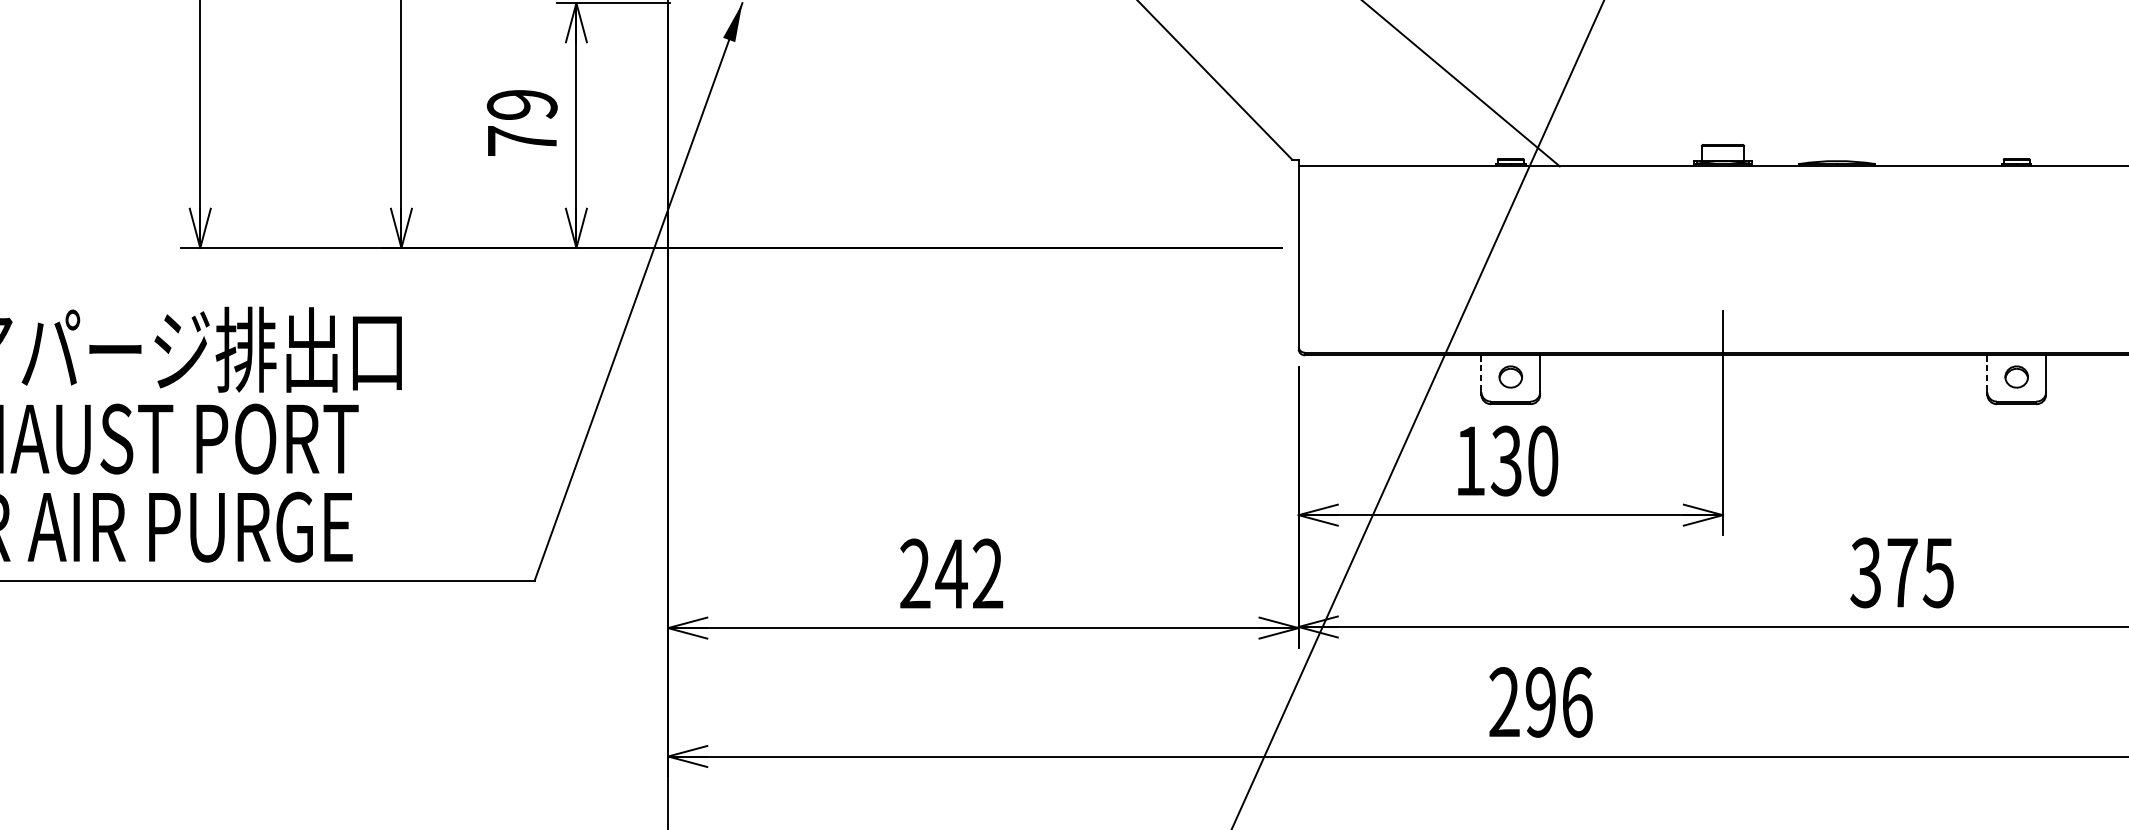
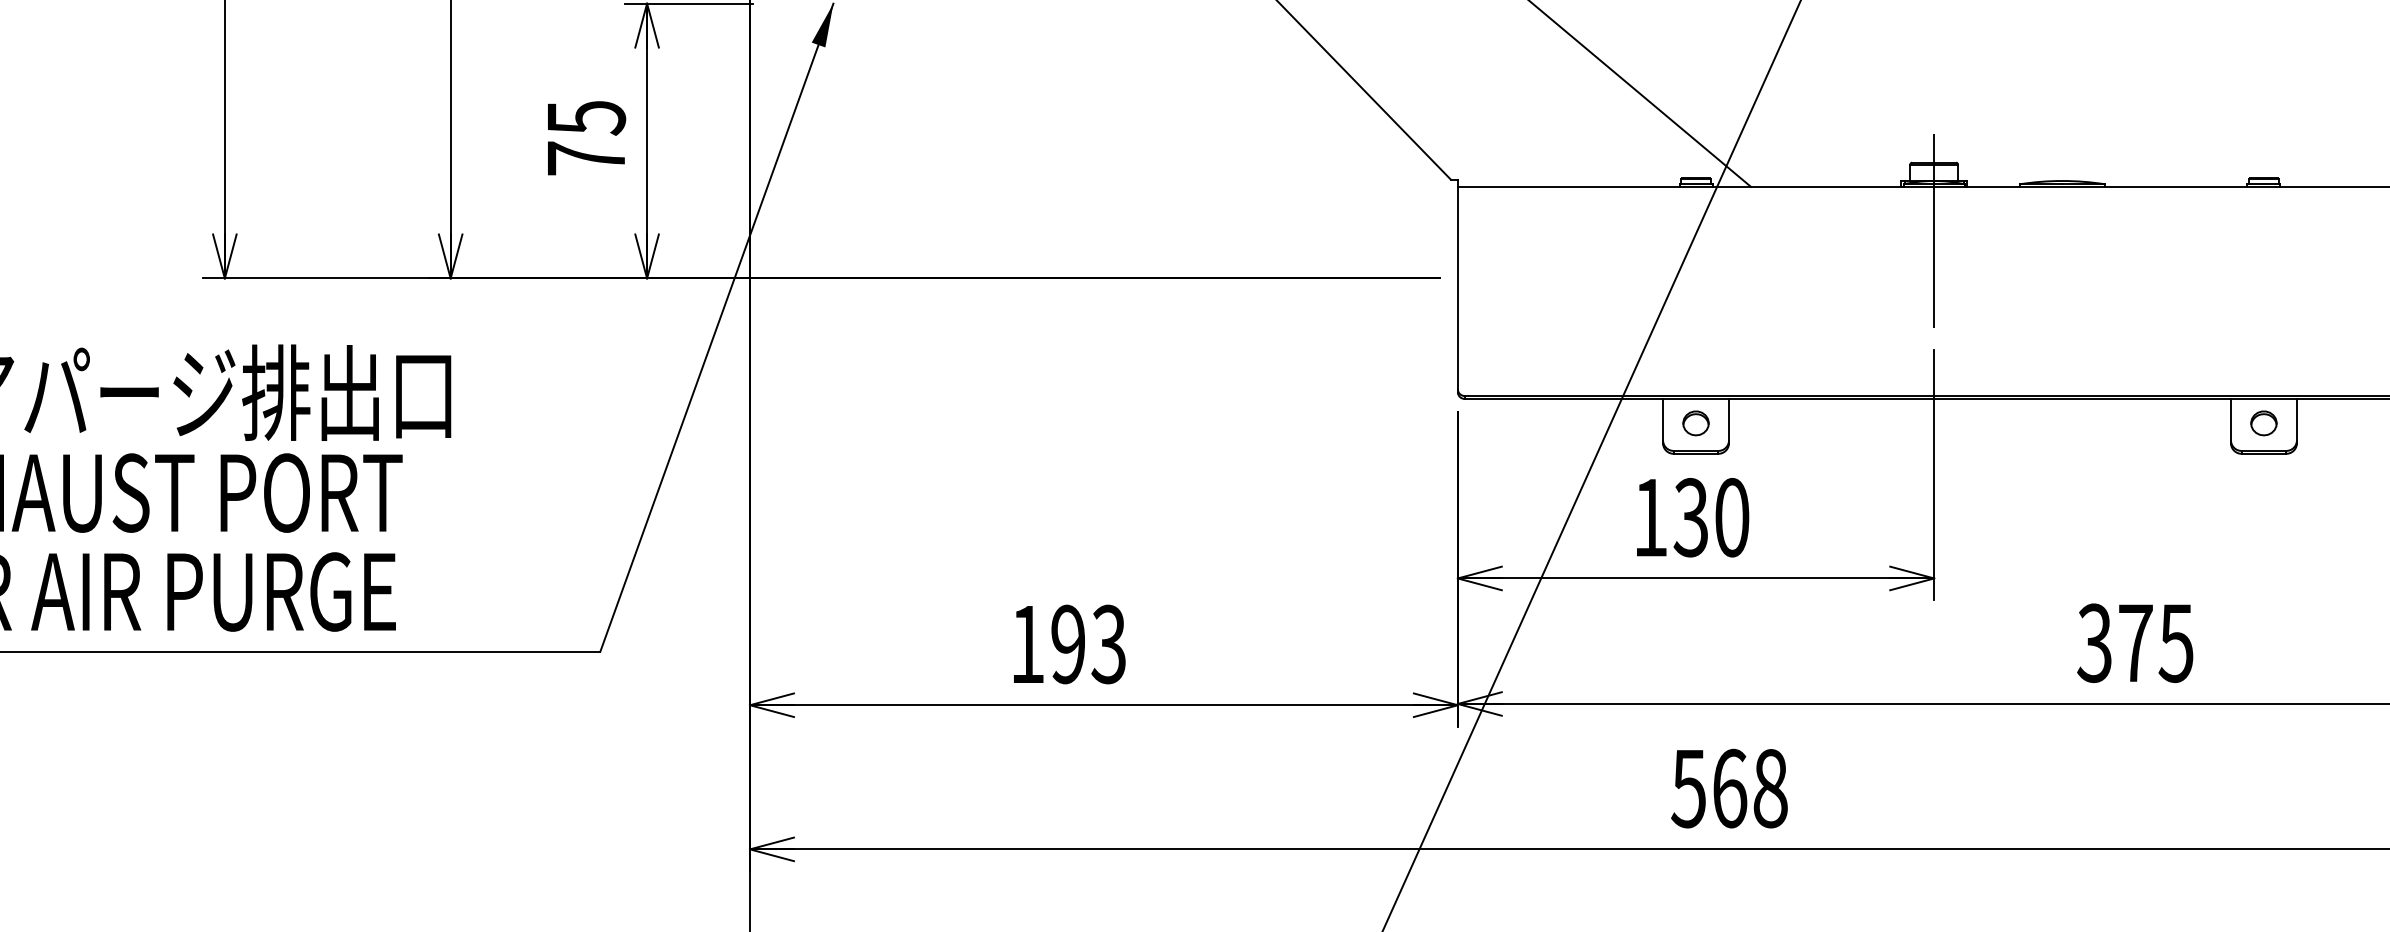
text: (522, 105) -> (586, 118), 79 -> 75
line: (1723, 205) -> (1934, 230), added
line: (1481, 373) -> (1663, 419), dashed -> solid
line: (1986, 373) -> (2230, 419), dashed -> solid
text: (951, 574) -> (1068, 644), 242 -> 193
text: (1540, 702) -> (1729, 788), 296 -> 568

